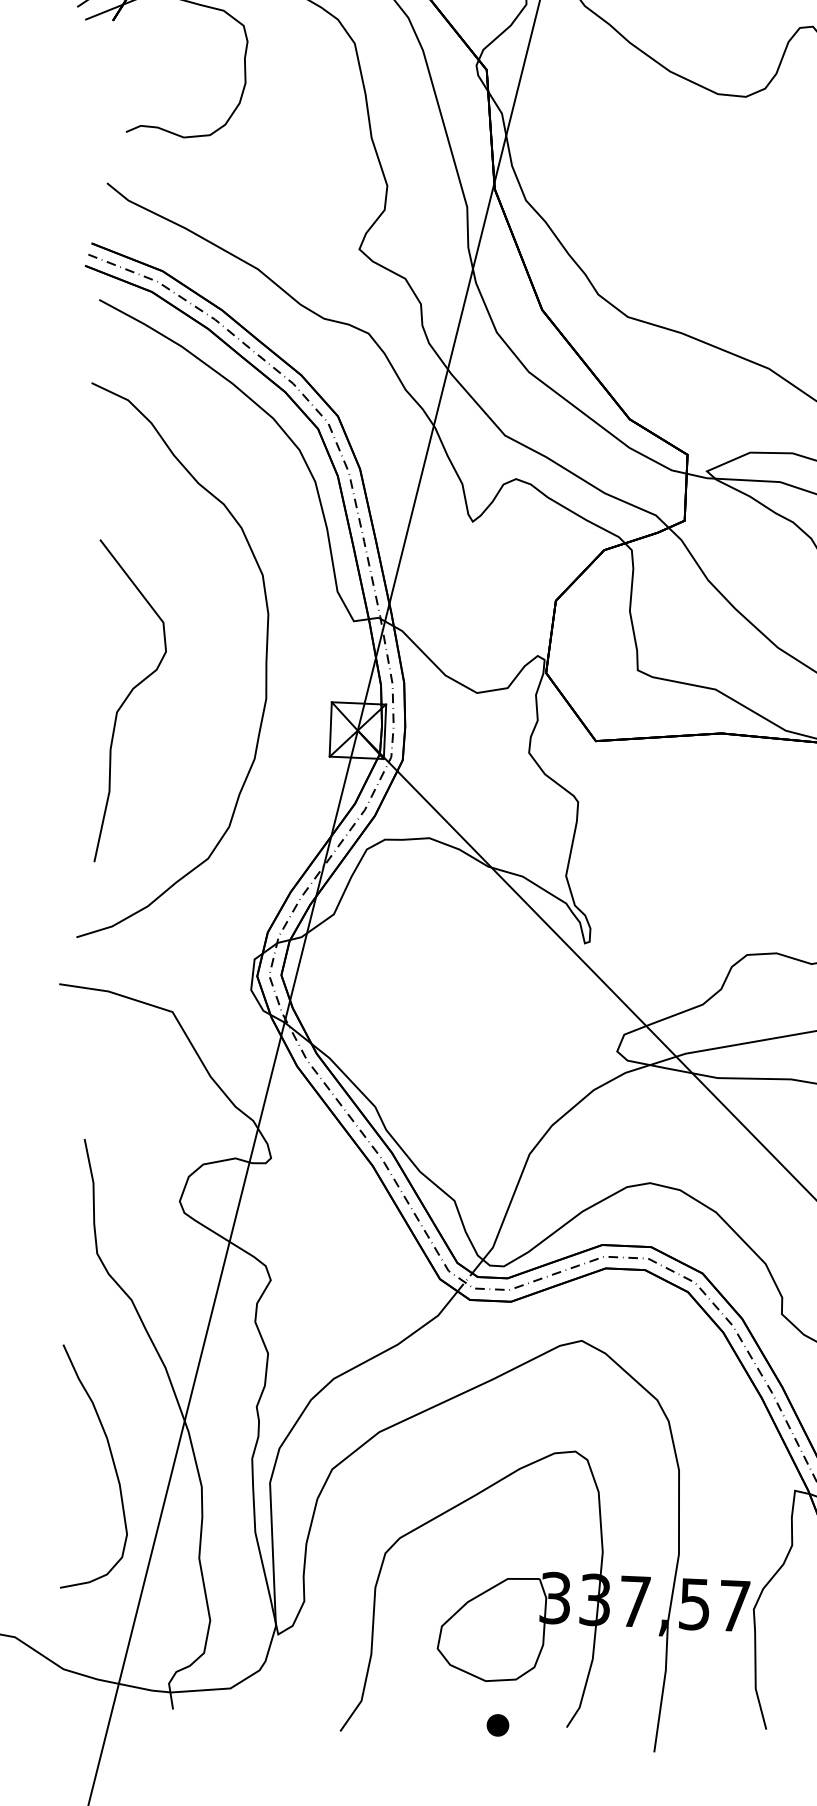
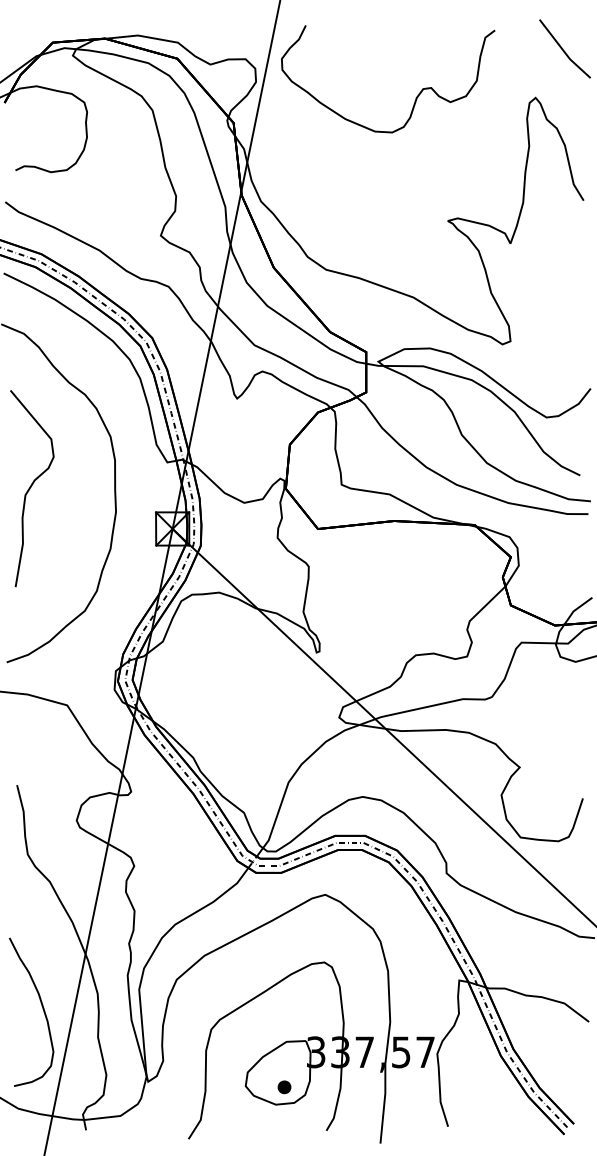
curve: (127, 700) -> (31, 487), moved
curve: (110, 1459) -> (41, 1006), moved
part: (497, 1725) -> (284, 1087), moved

